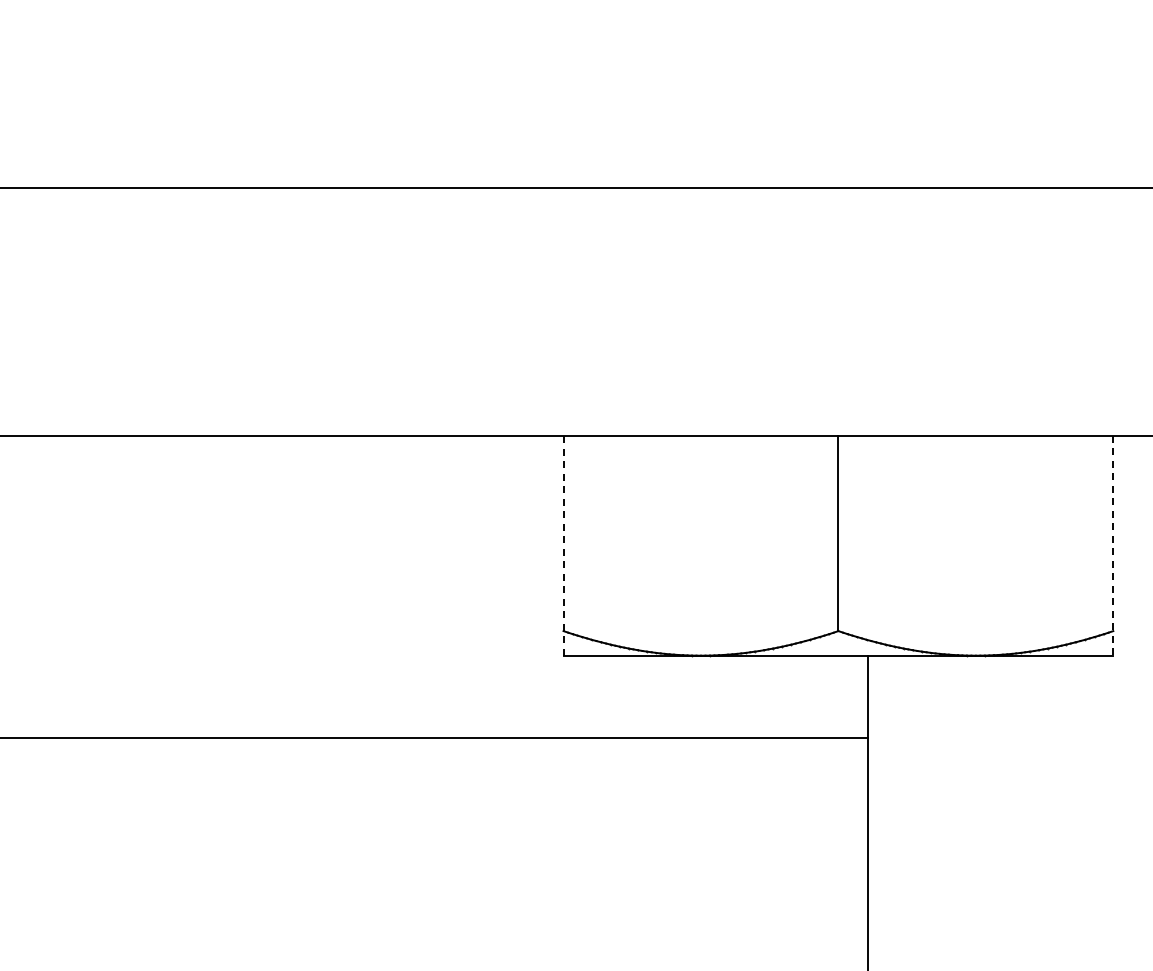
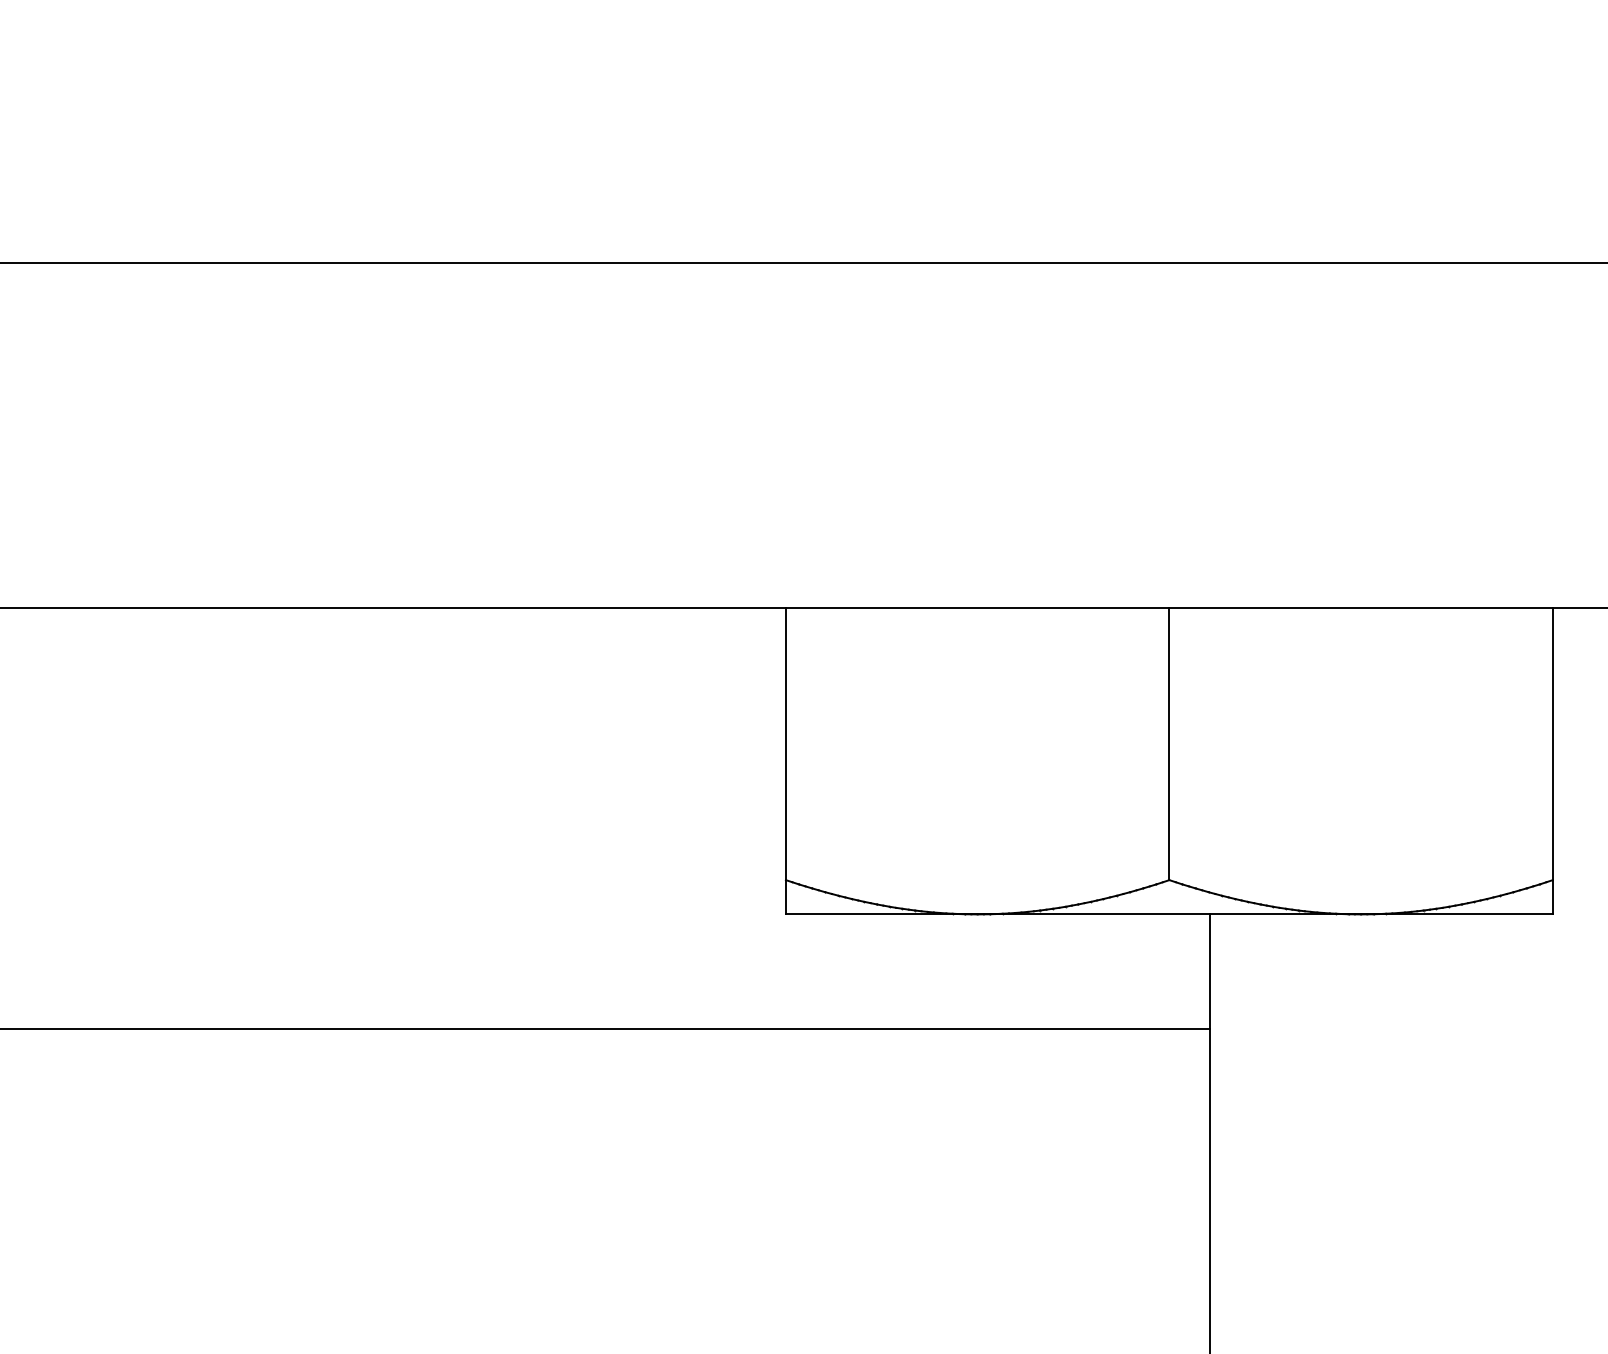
line: (563, 545) -> (785, 760), dashed -> solid
line: (1113, 545) -> (1553, 760), dashed -> solid

